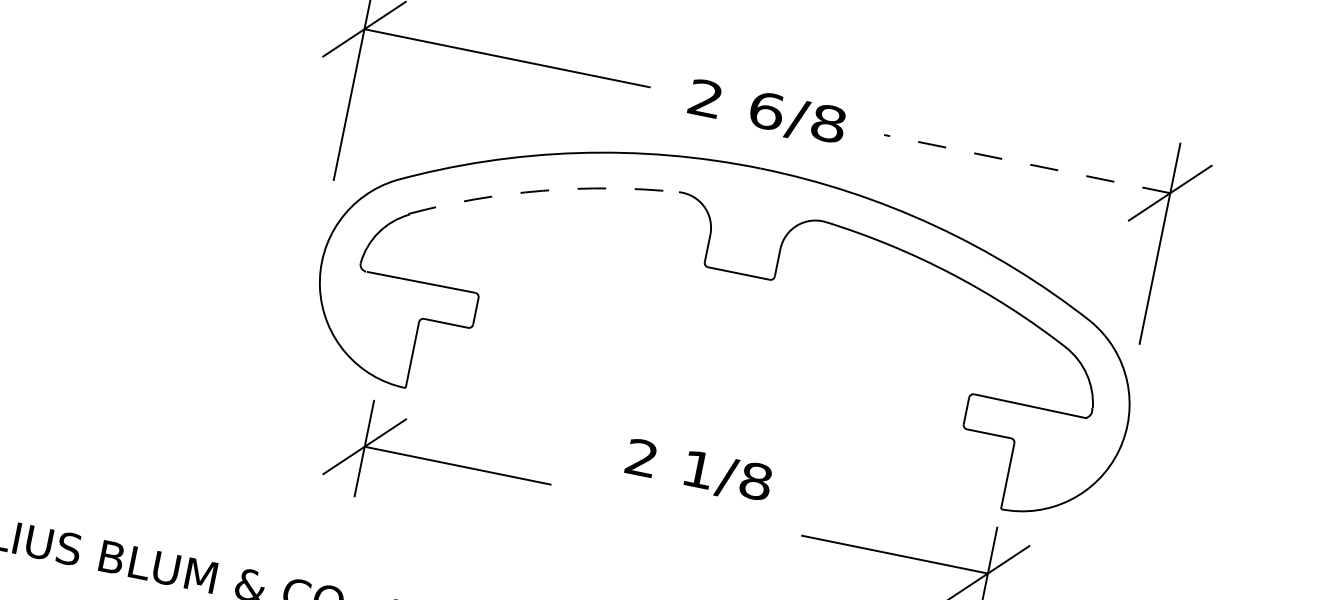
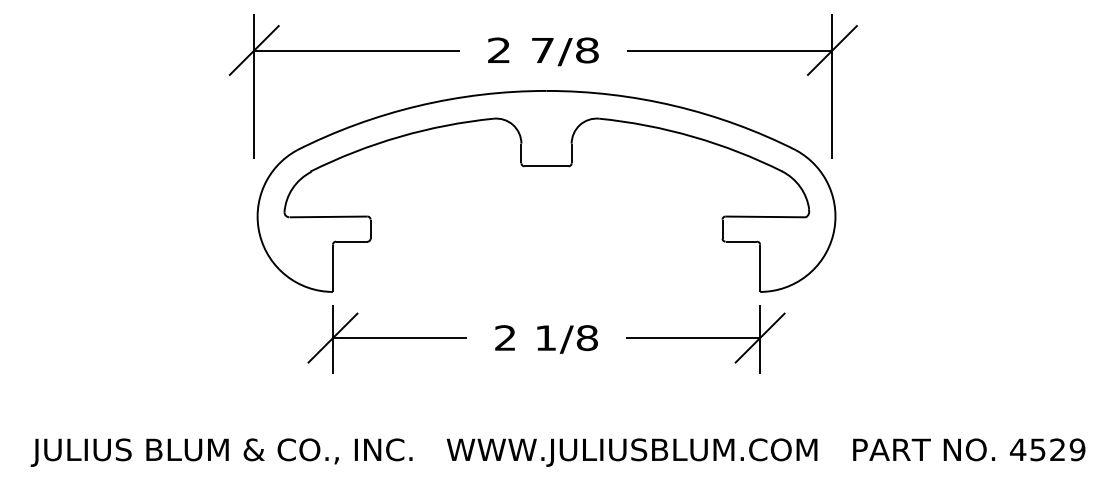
text: (766, 110) -> (542, 50), 6/8 -> 7/8
line: (1026, 163) -> (729, 50), dashed -> solid
arc: (542, 190) -> (399, 136), dashed -> solid
part: (438, 463) -> (386, 339), moved
text: (698, 471) -> (546, 339), moved

